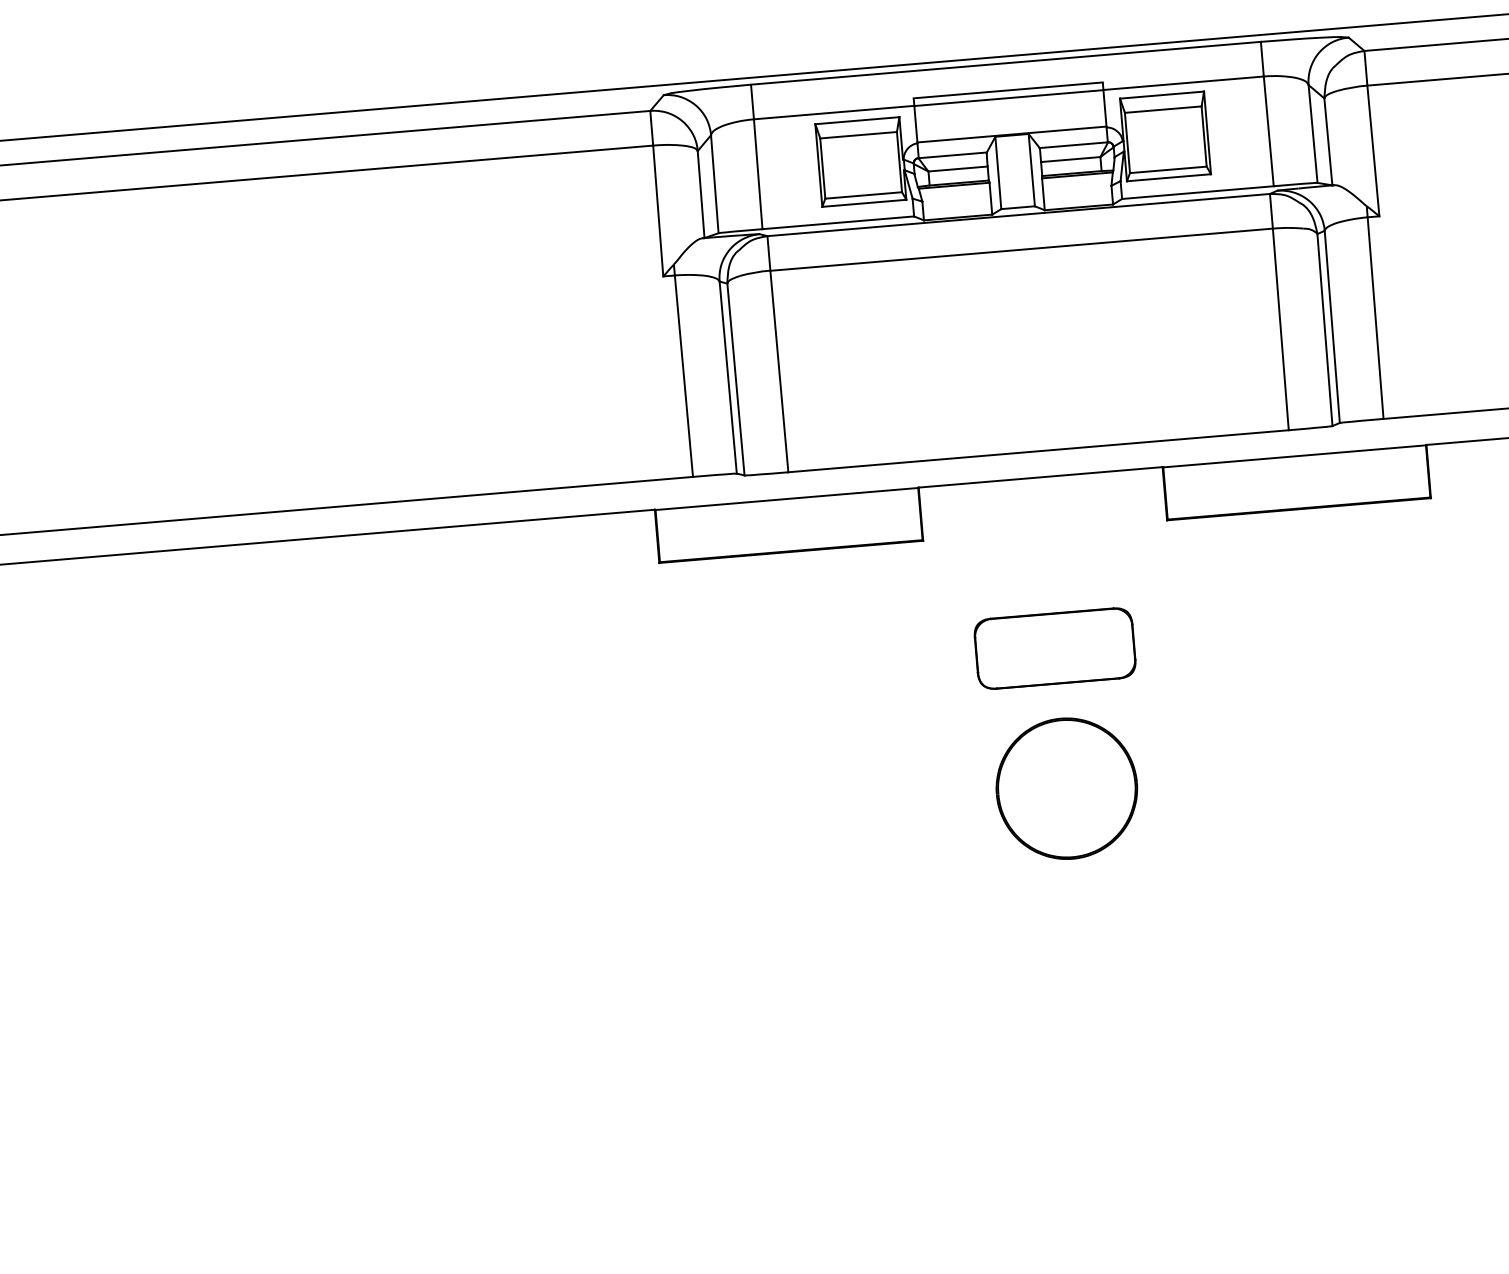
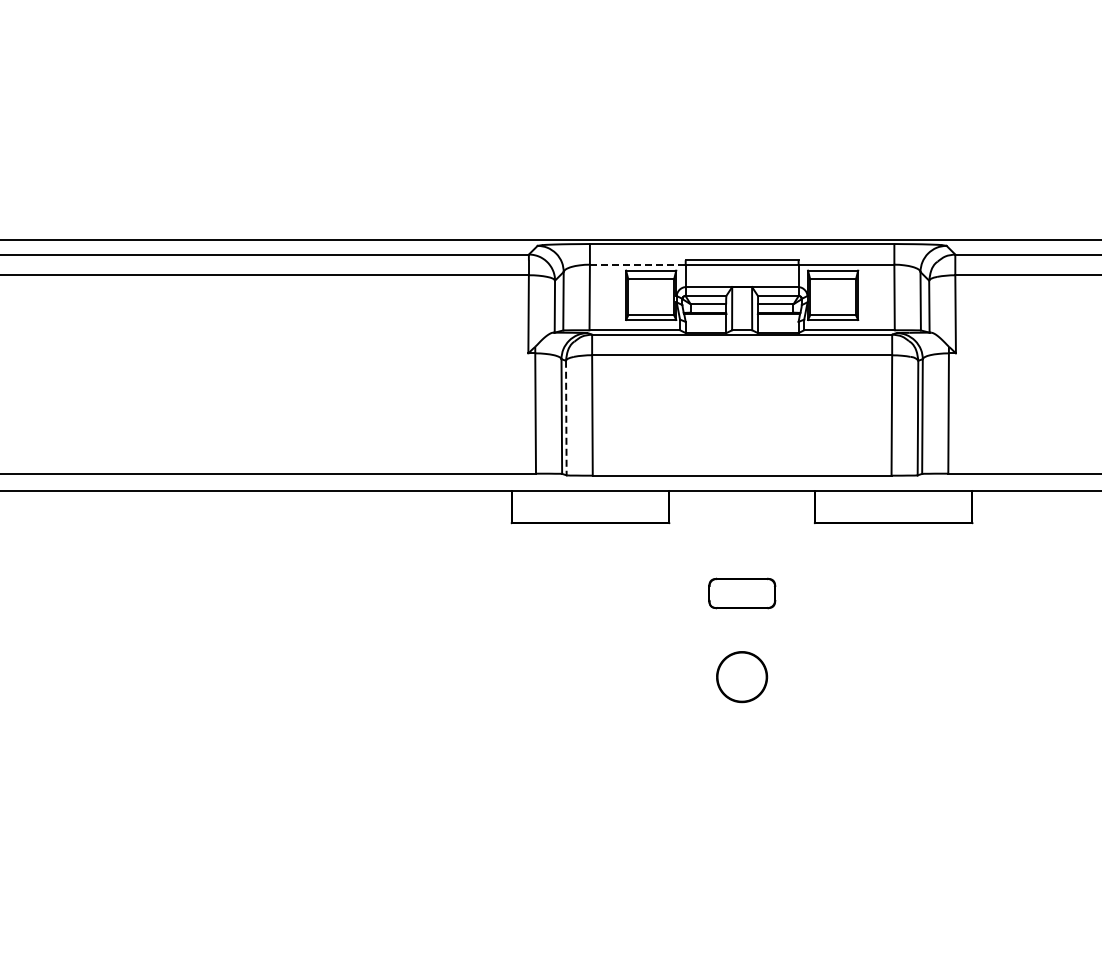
line: (833, 112) -> (637, 264), solid -> dashed
line: (736, 380) -> (566, 418), solid -> dashed
part: (1055, 648) -> (742, 593), size x0.7
part: (1065, 787) -> (741, 676), size x0.6

